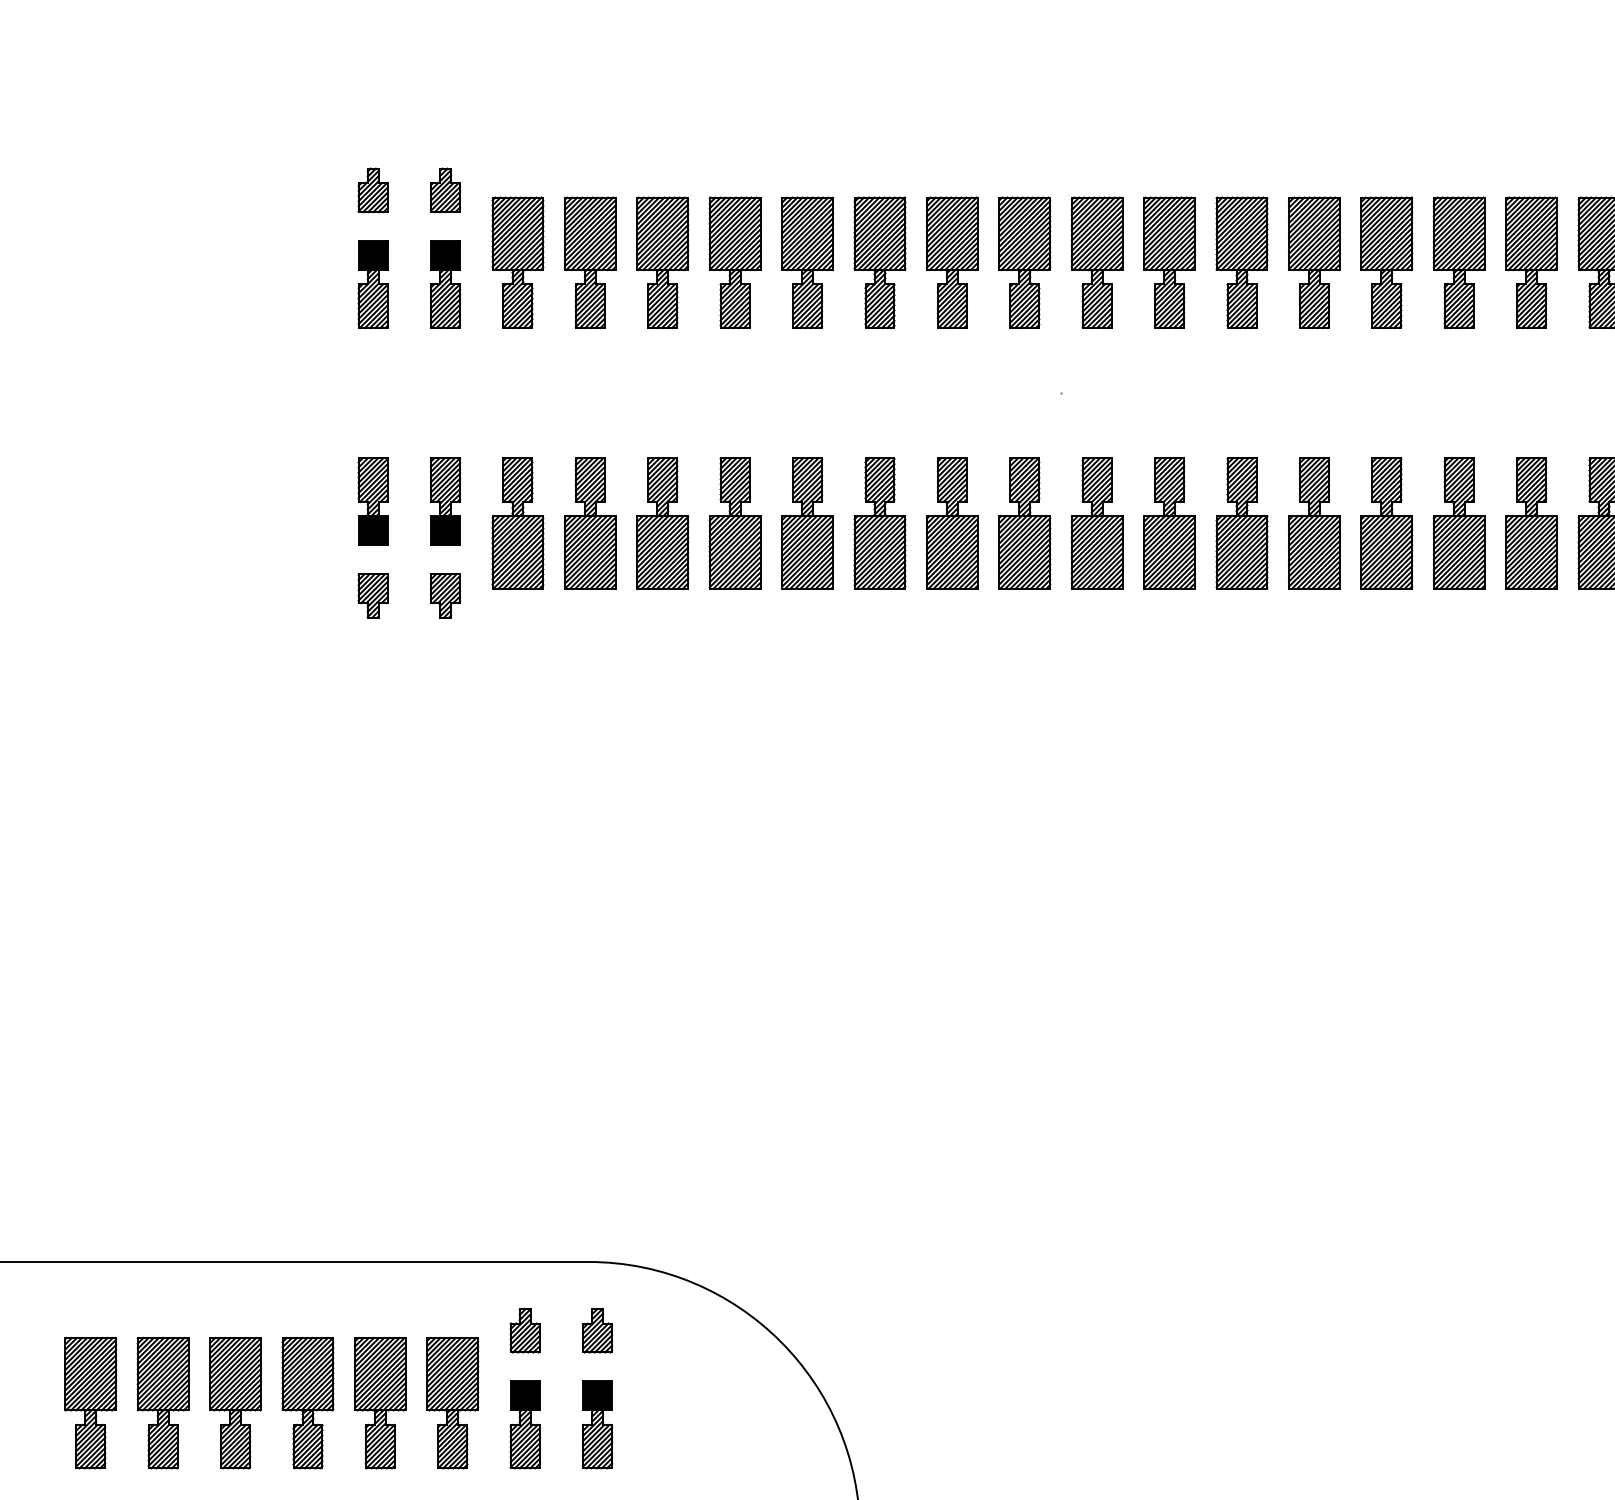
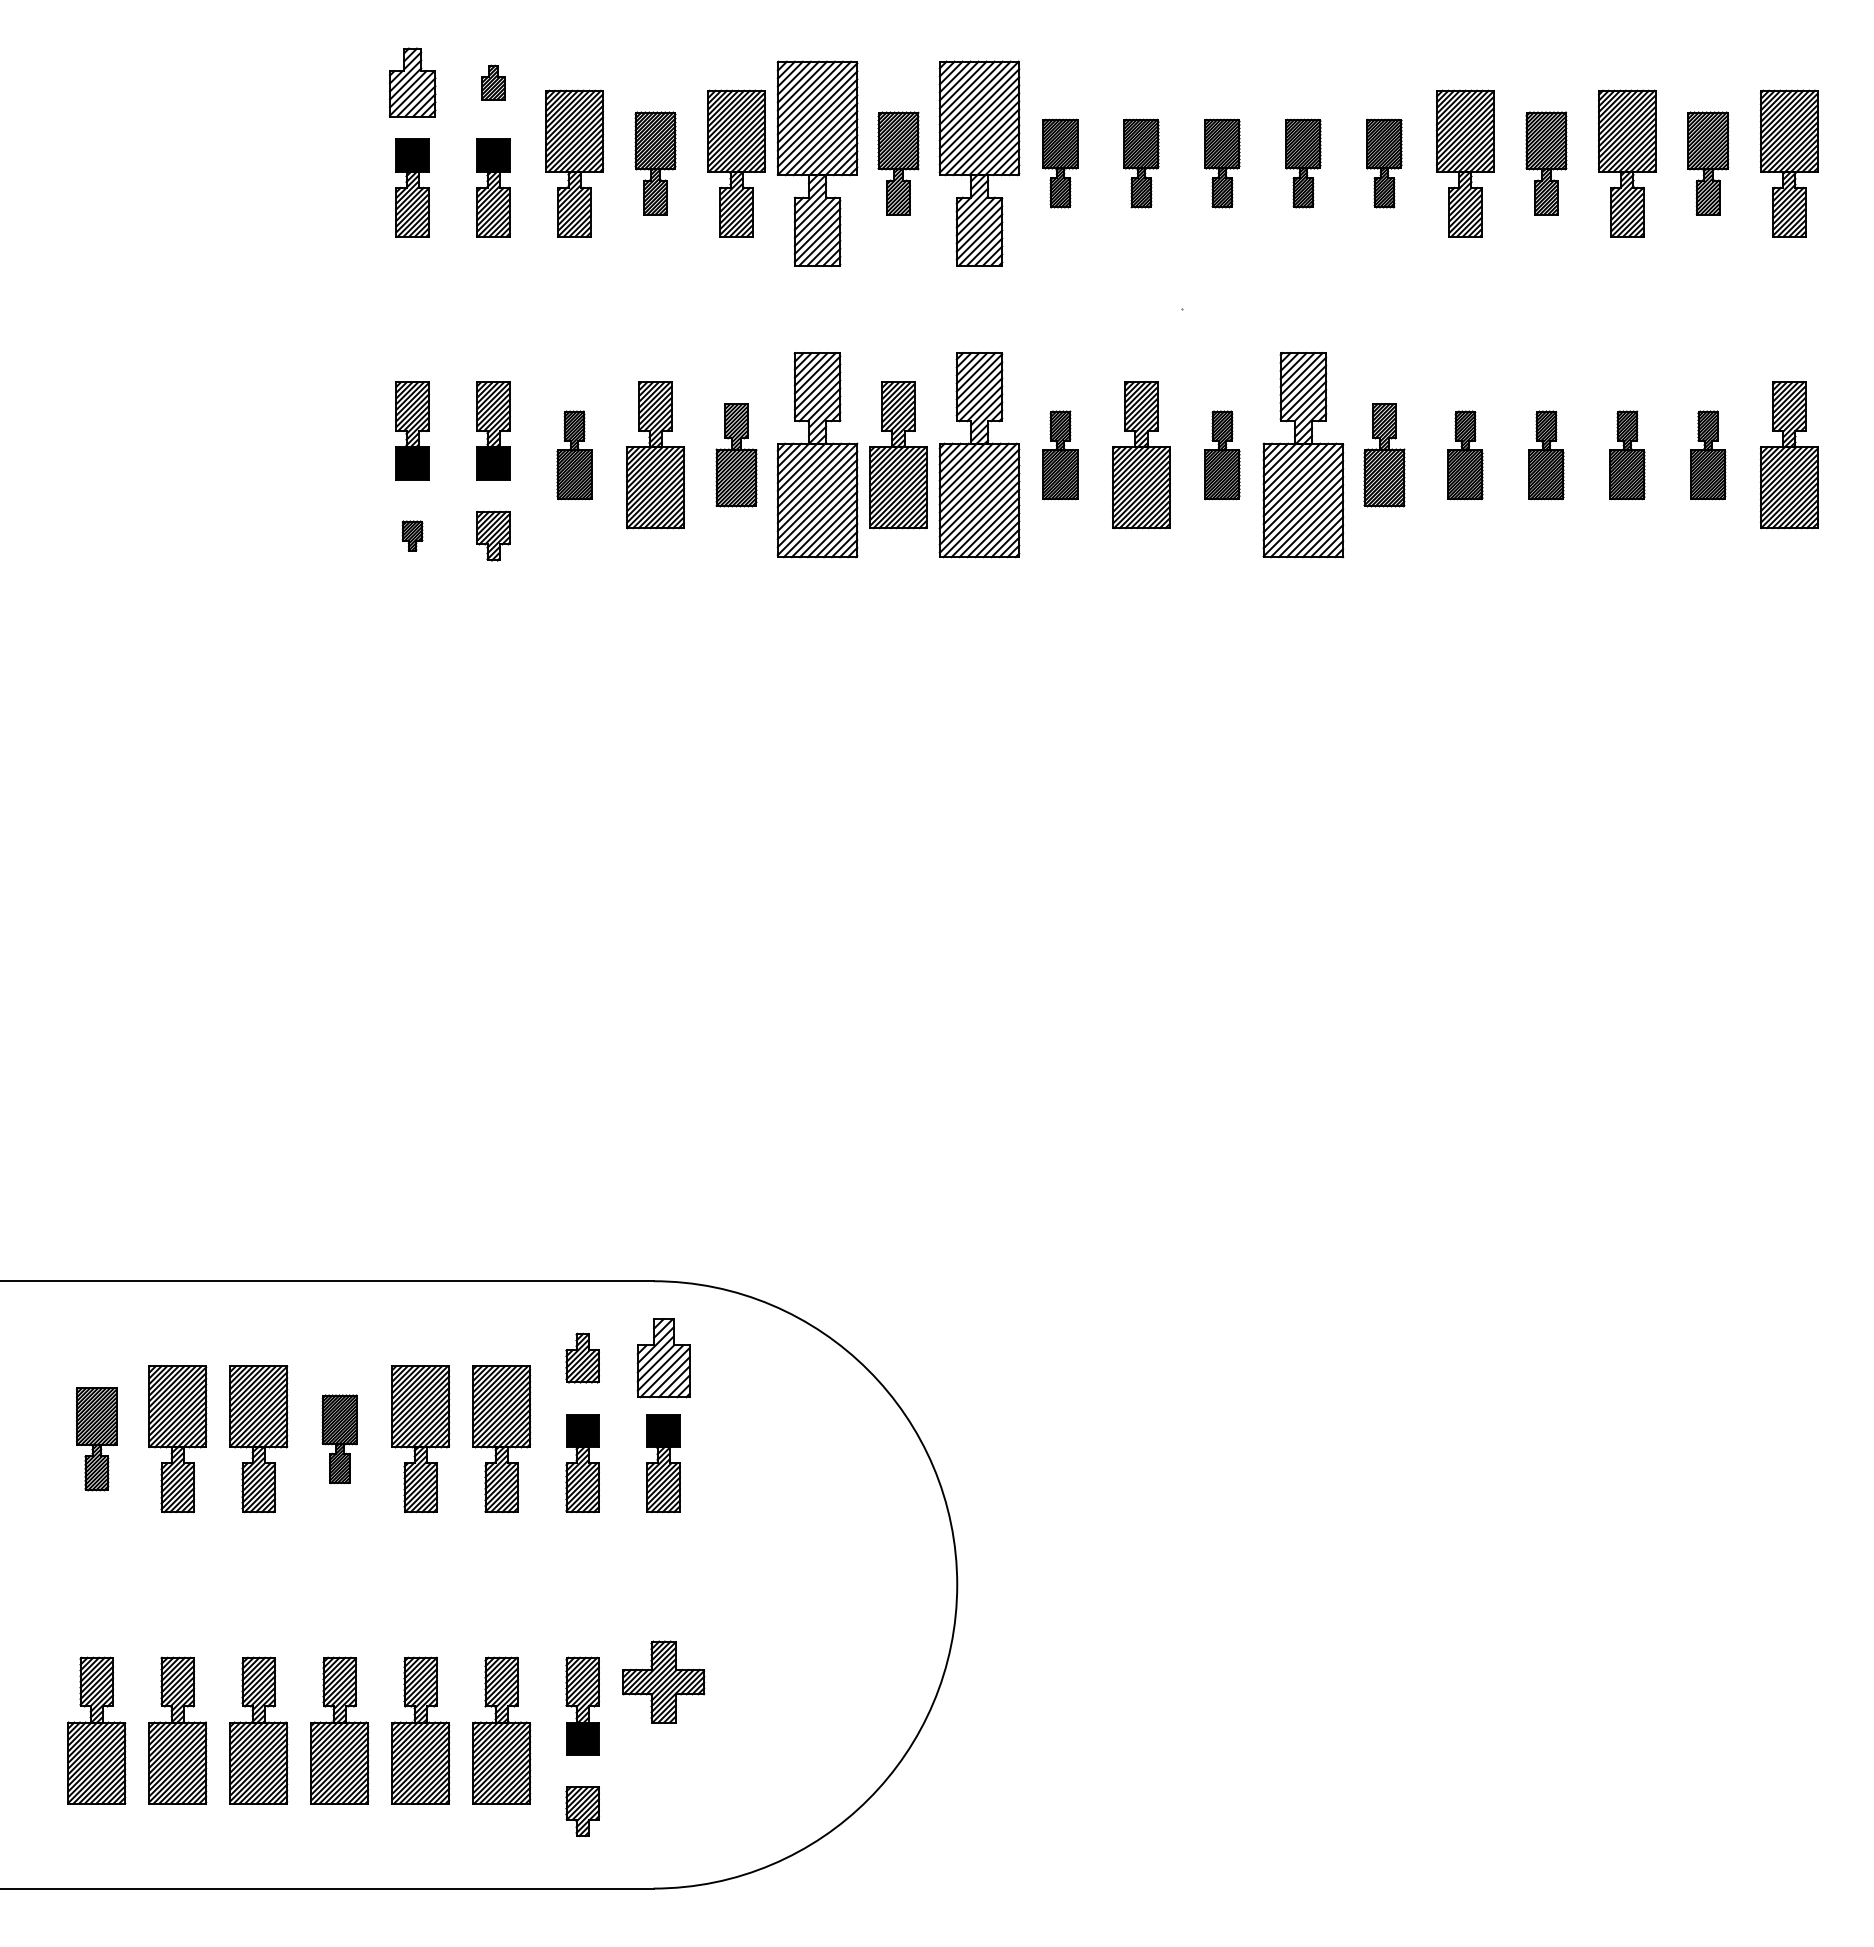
part: (373, 190) -> (412, 82), size x1.4
part: (445, 190) -> (493, 82), size x0.7
part: (590, 262) -> (655, 163), size x0.7
part: (735, 262) -> (817, 163), size x1.4
part: (807, 262) -> (898, 163), size x0.7
part: (879, 262) -> (979, 163), size x1.4
part: (952, 262) -> (1060, 163), size x0.6
part: (1024, 262) -> (1141, 163), size x0.6
part: (1097, 262) -> (1222, 163), size x0.6
part: (1169, 262) -> (1303, 163), size x0.6
part: (1242, 262) -> (1384, 163), size x0.6
part: (1386, 262) -> (1546, 163), size x0.7
part: (1530, 262) -> (1707, 163), size x0.7
part: (517, 523) -> (574, 455), size x0.6
part: (662, 523) -> (736, 455), size x0.7
part: (735, 523) -> (817, 455), size x1.4
part: (879, 523) -> (979, 455), size x1.4
part: (952, 523) -> (1060, 455), size x0.6
part: (1097, 523) -> (1222, 455), size x0.6
part: (1169, 523) -> (1303, 455), size x1.4
part: (1242, 523) -> (1384, 455), size x0.7
part: (1314, 523) -> (1465, 455), size x0.6
part: (1386, 523) -> (1546, 455), size x0.6
part: (1459, 523) -> (1627, 455), size x0.6
part: (1530, 523) -> (1707, 455), size x0.6
part: (373, 595) -> (412, 535), size x0.6
part: (597, 1330) -> (663, 1357), size x1.6
part: (90, 1403) -> (96, 1439), size x0.7
part: (307, 1403) -> (339, 1439), size x0.6

